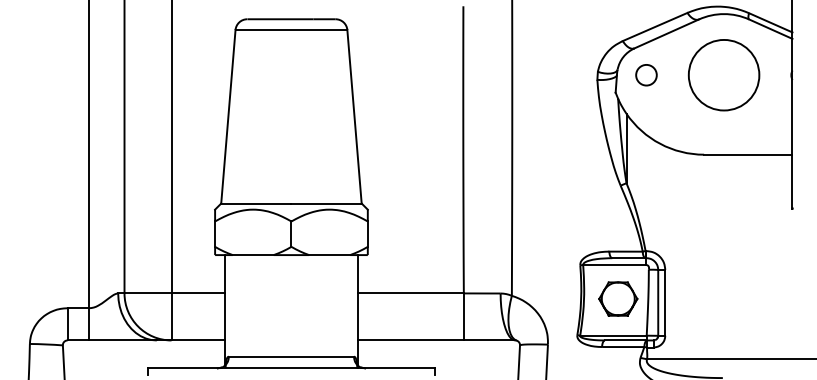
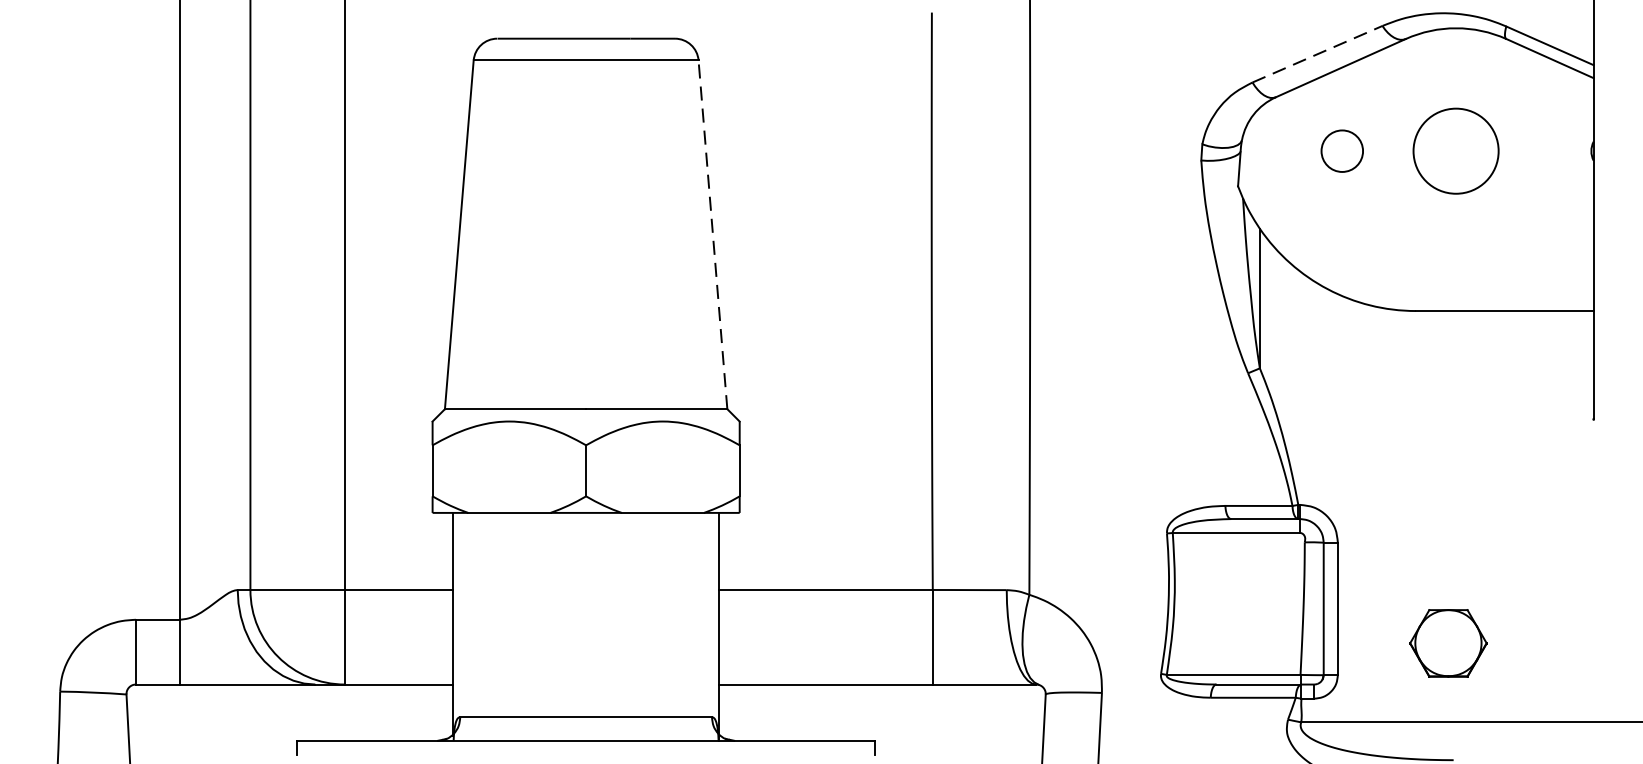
line: (655, 26) -> (1318, 53), solid -> dashed
circle: (723, 74) -> (1454, 149), size x0.6
circle: (646, 75) -> (1342, 151), moved
line: (354, 116) -> (712, 234), solid -> dashed
part: (618, 298) -> (1448, 642), moved

